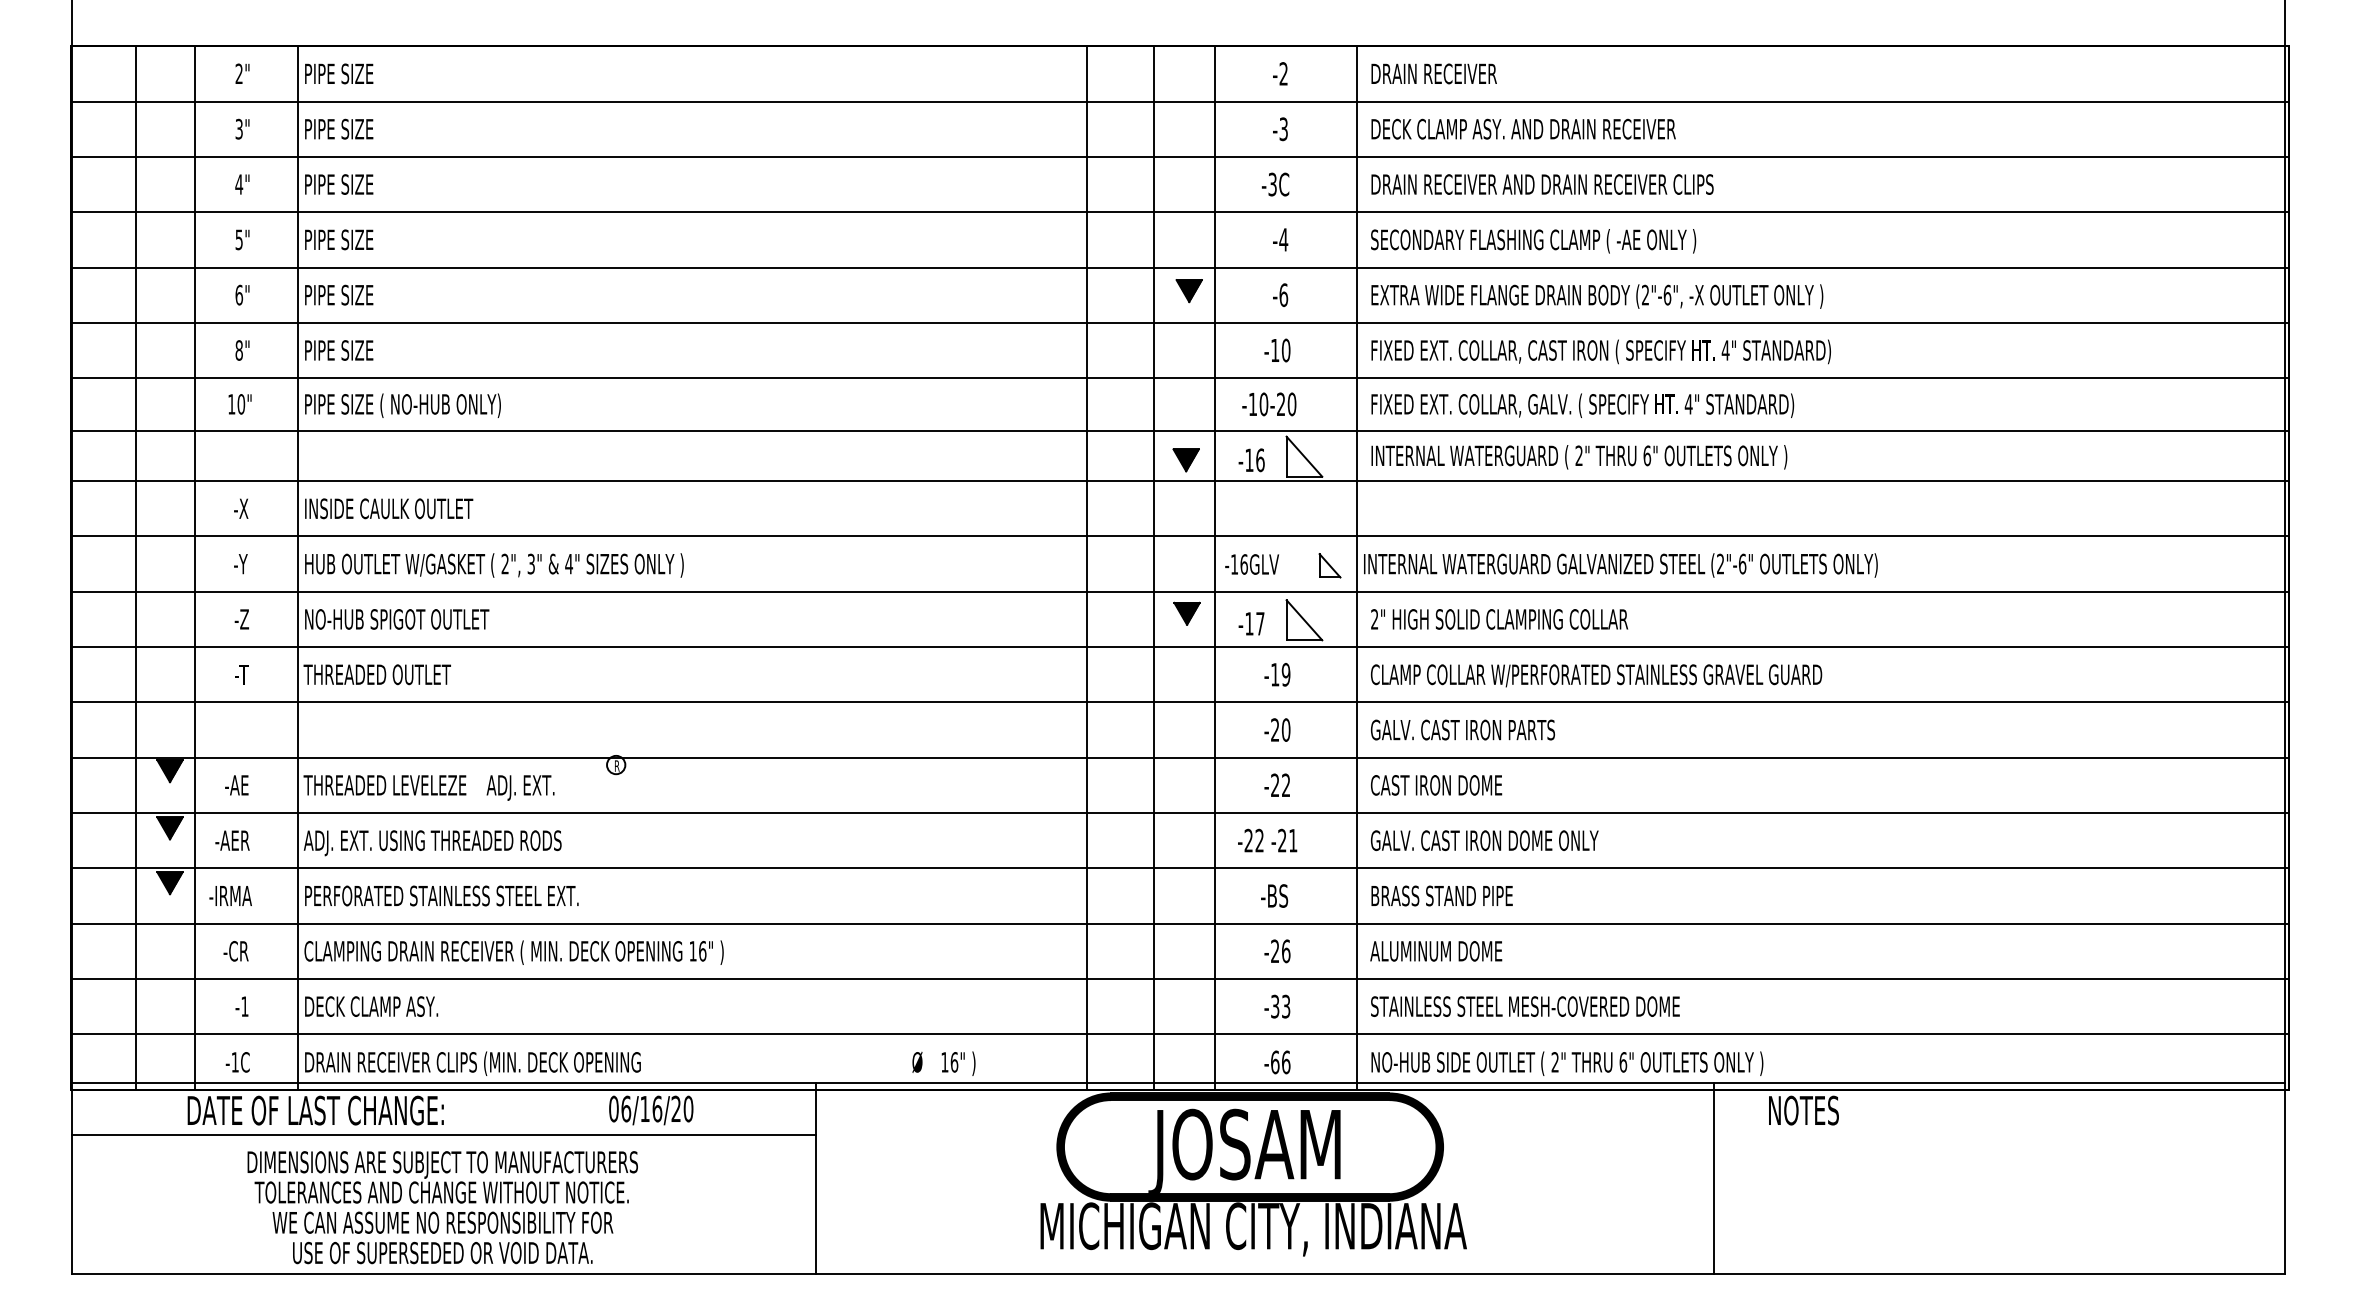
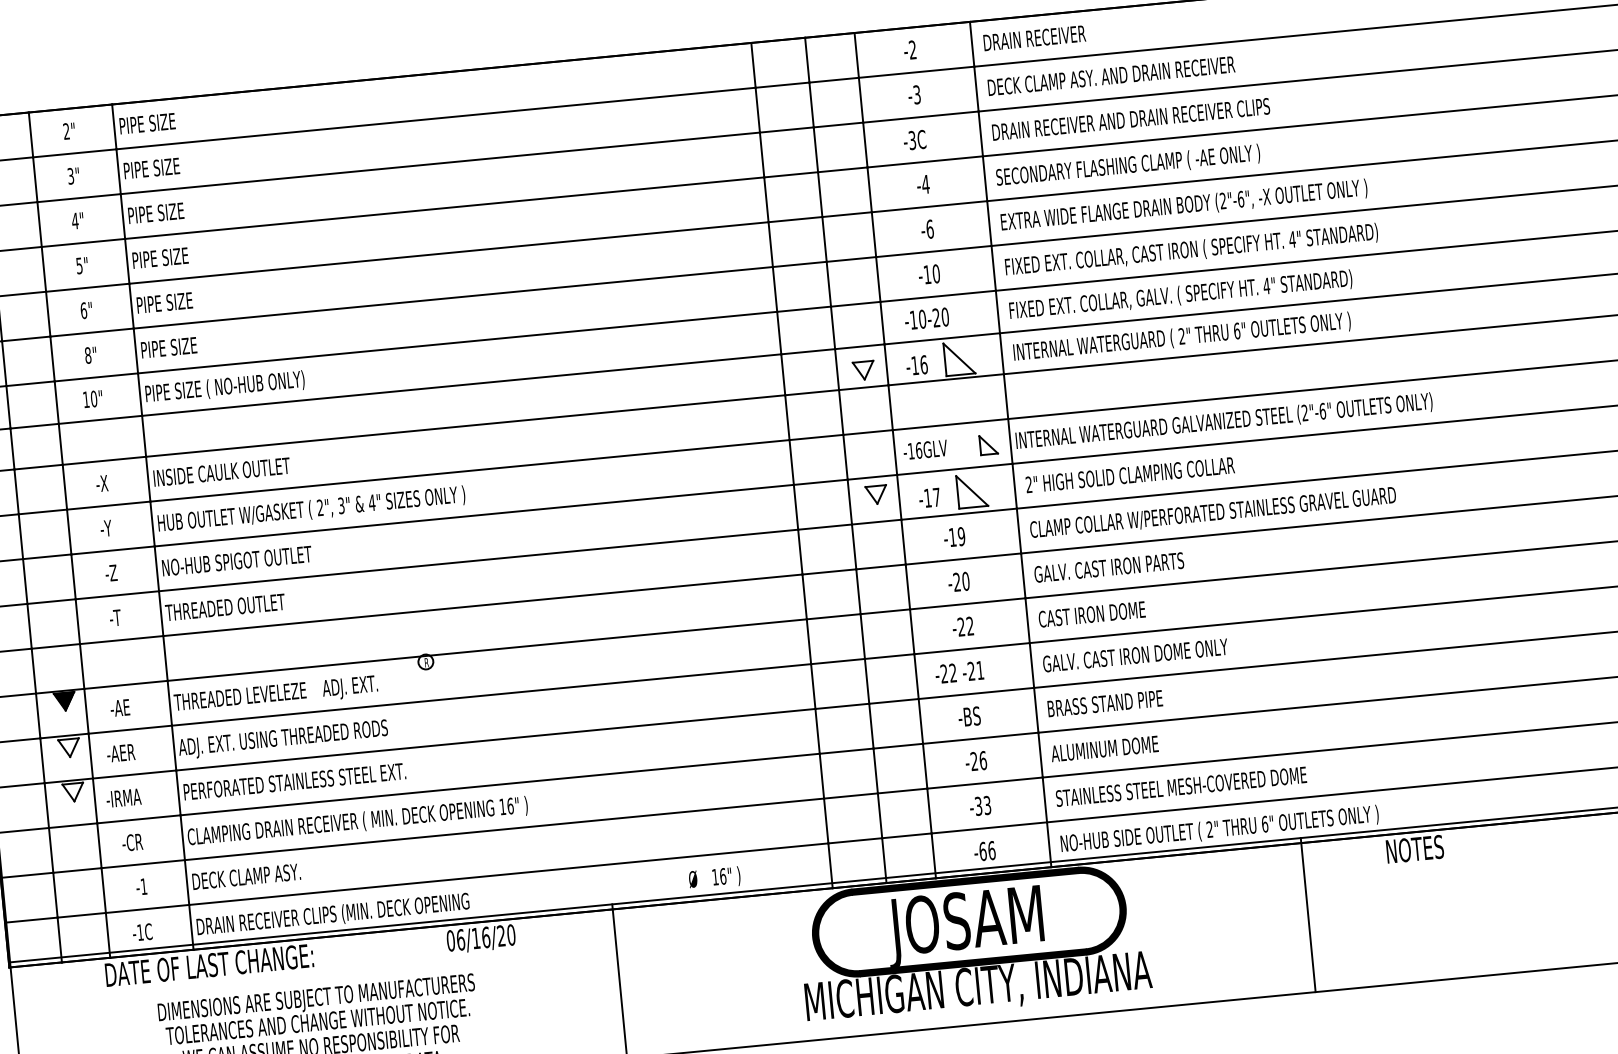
part: (1188, 291) -> (852, 233), removed
hatch: (1185, 459) -> (863, 370), removed
hatch: (1186, 613) -> (876, 494), removed
hatch: (169, 828) -> (68, 748), removed
hatch: (169, 882) -> (73, 791), removed
line: (443, 1135) -> (314, 975), removed
line: (1714, 1178) -> (1308, 915), moved

